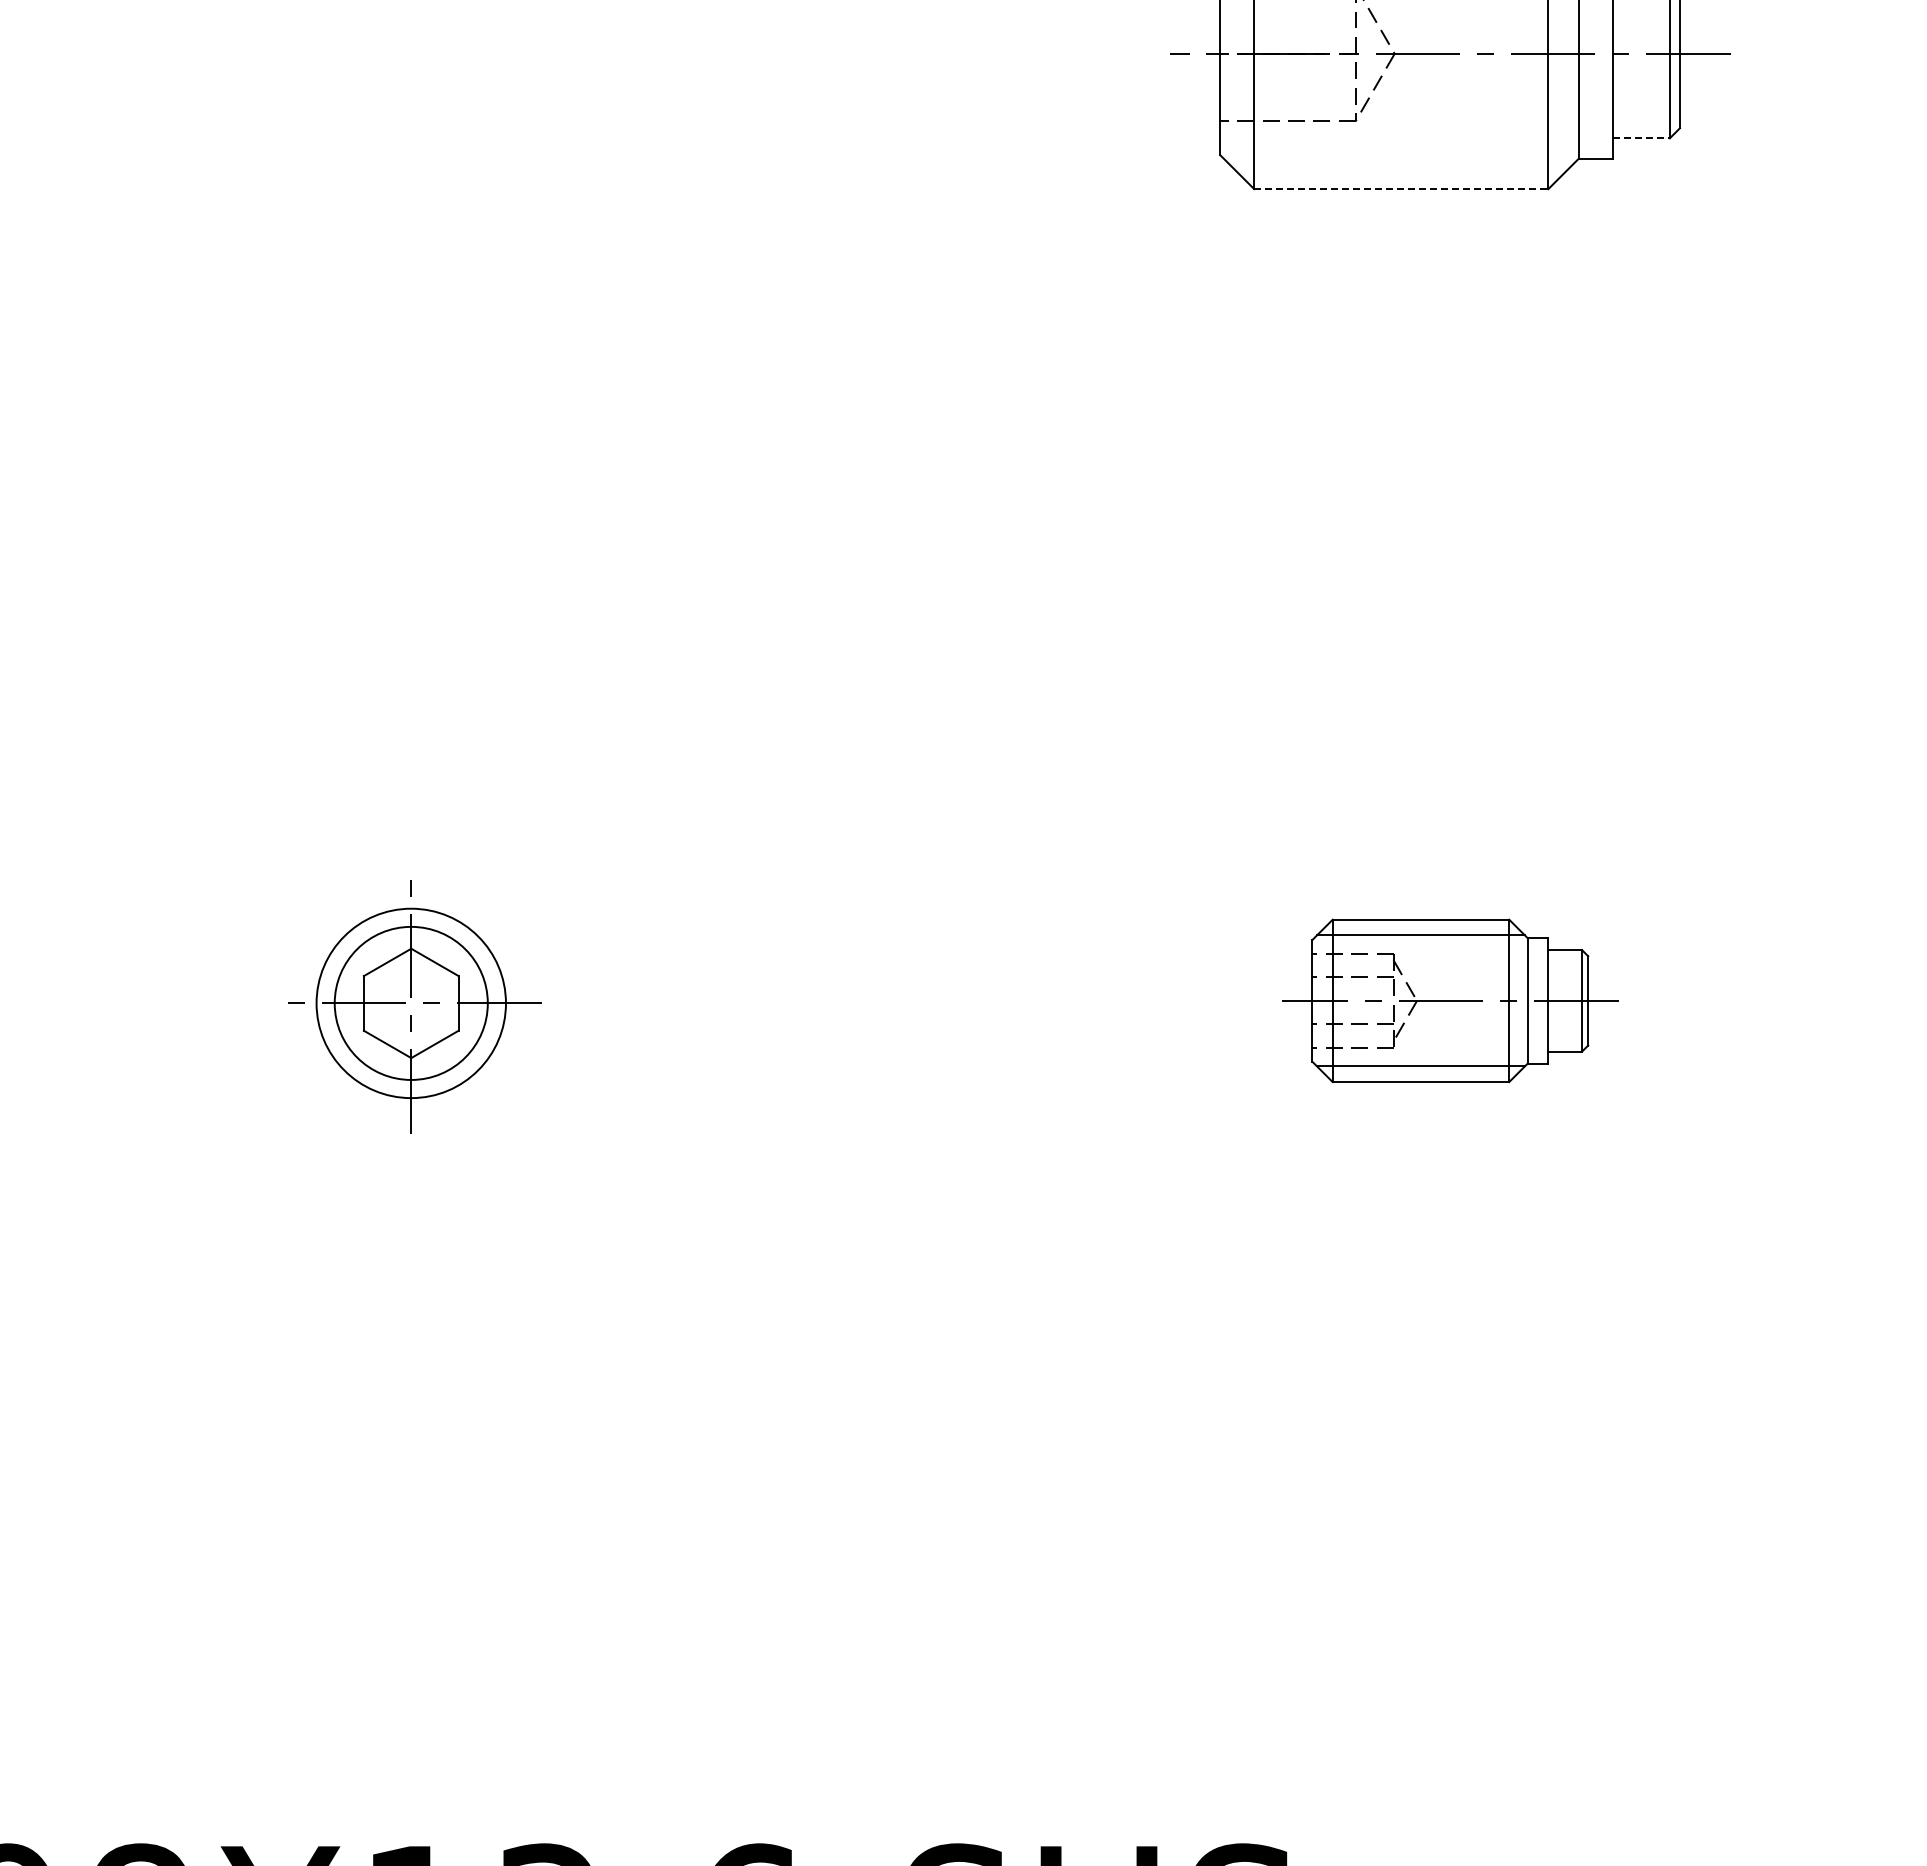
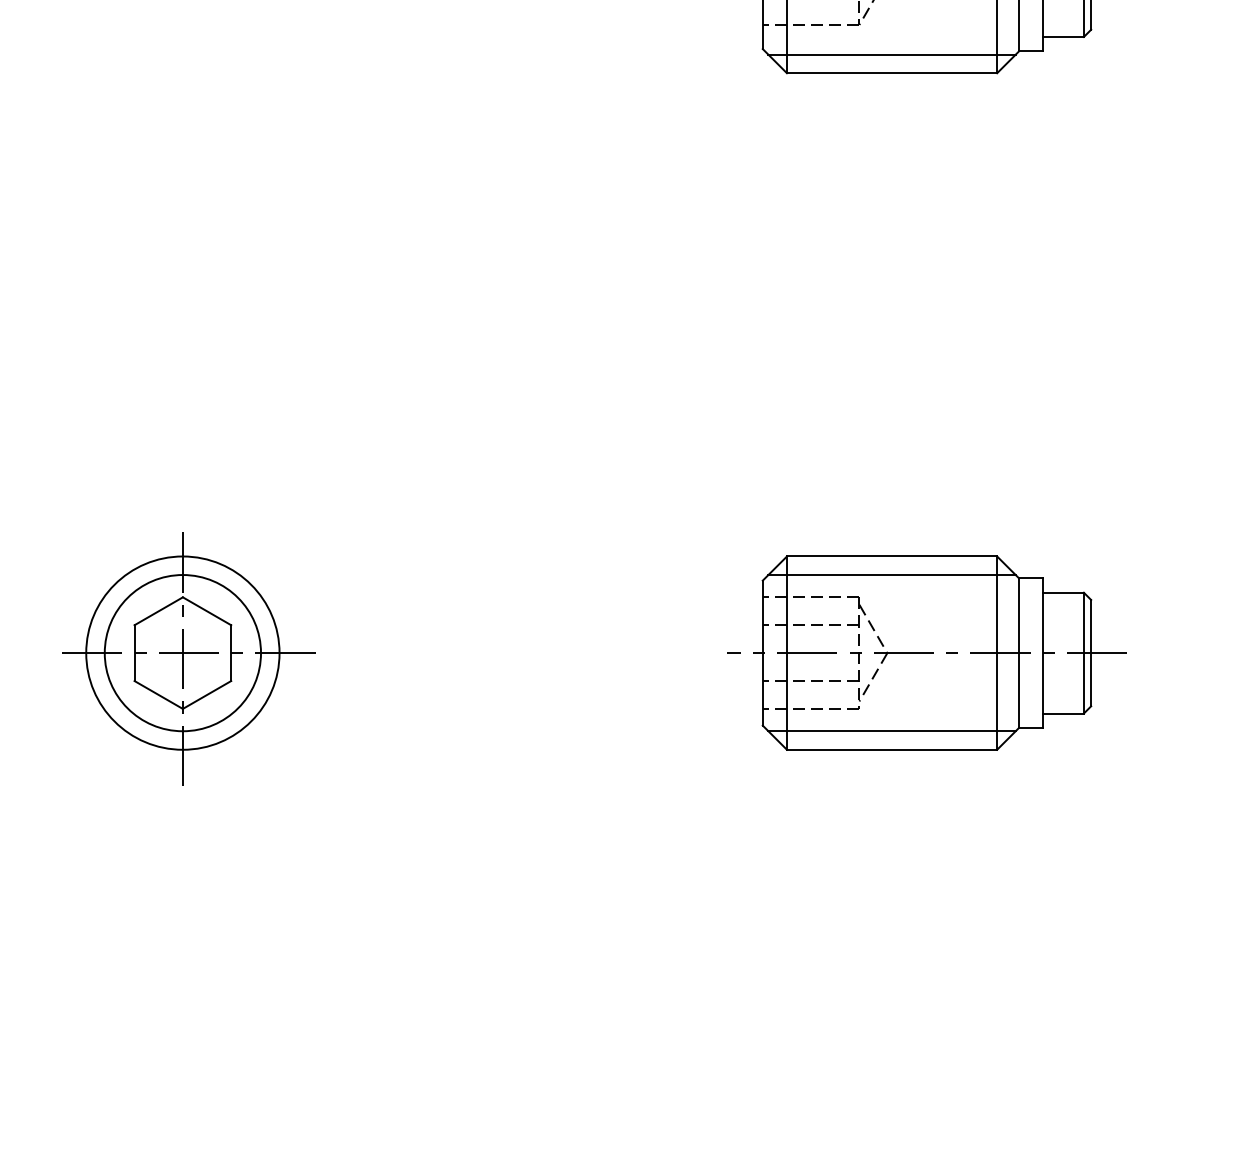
line: (1641, 138) -> (1063, 37), dashed -> solid
line: (1401, 163) -> (892, 54), added
line: (1401, 189) -> (892, 73), dashed -> solid
part: (1450, 1000) -> (927, 652), size x1.67
part: (417, 1009) -> (189, 659), size x1.43

